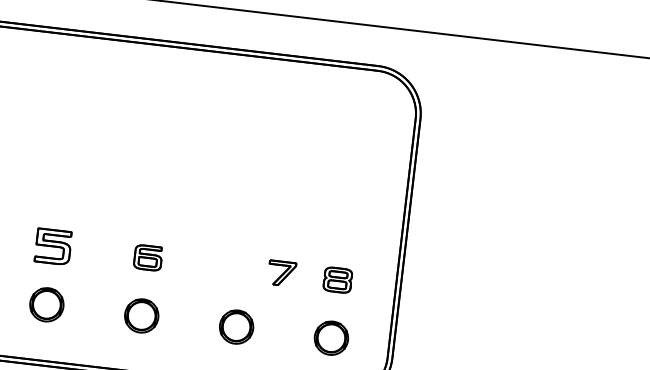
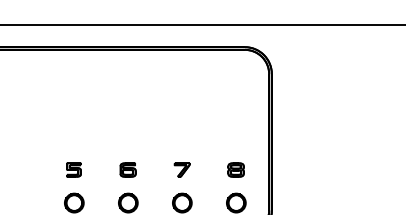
part: (52, 245) -> (73, 169), size x0.71
part: (280, 272) -> (181, 169), moved

